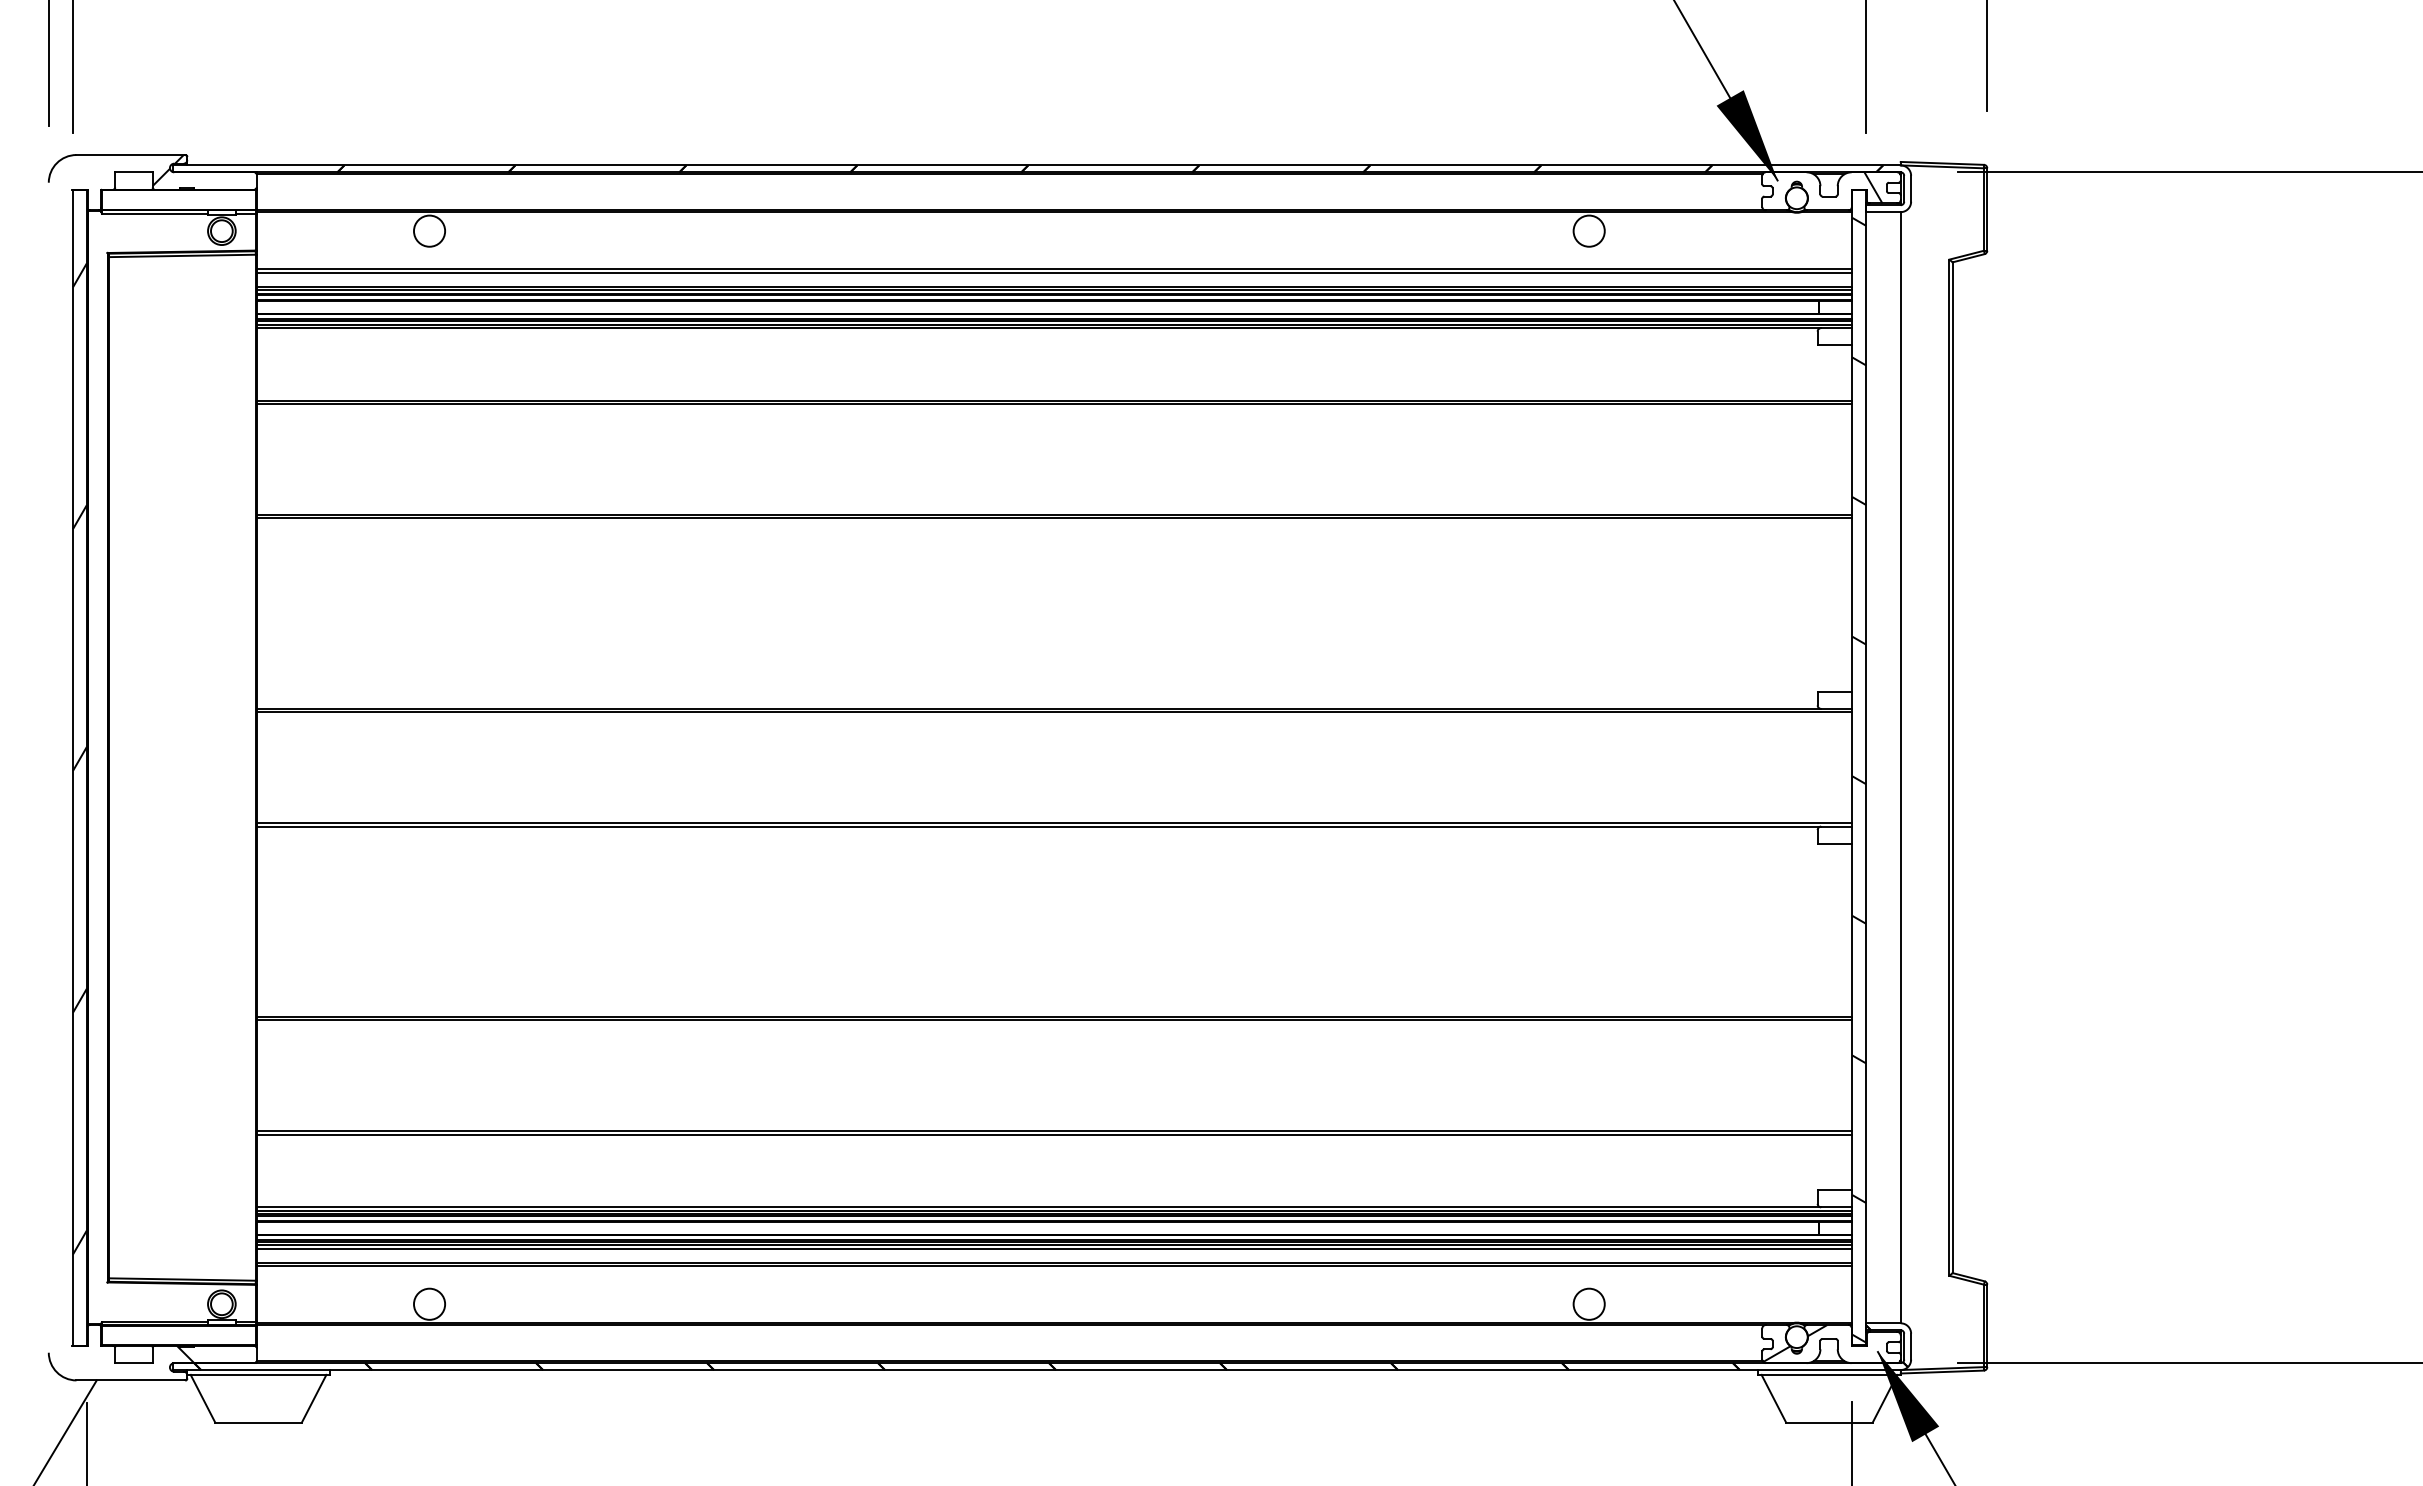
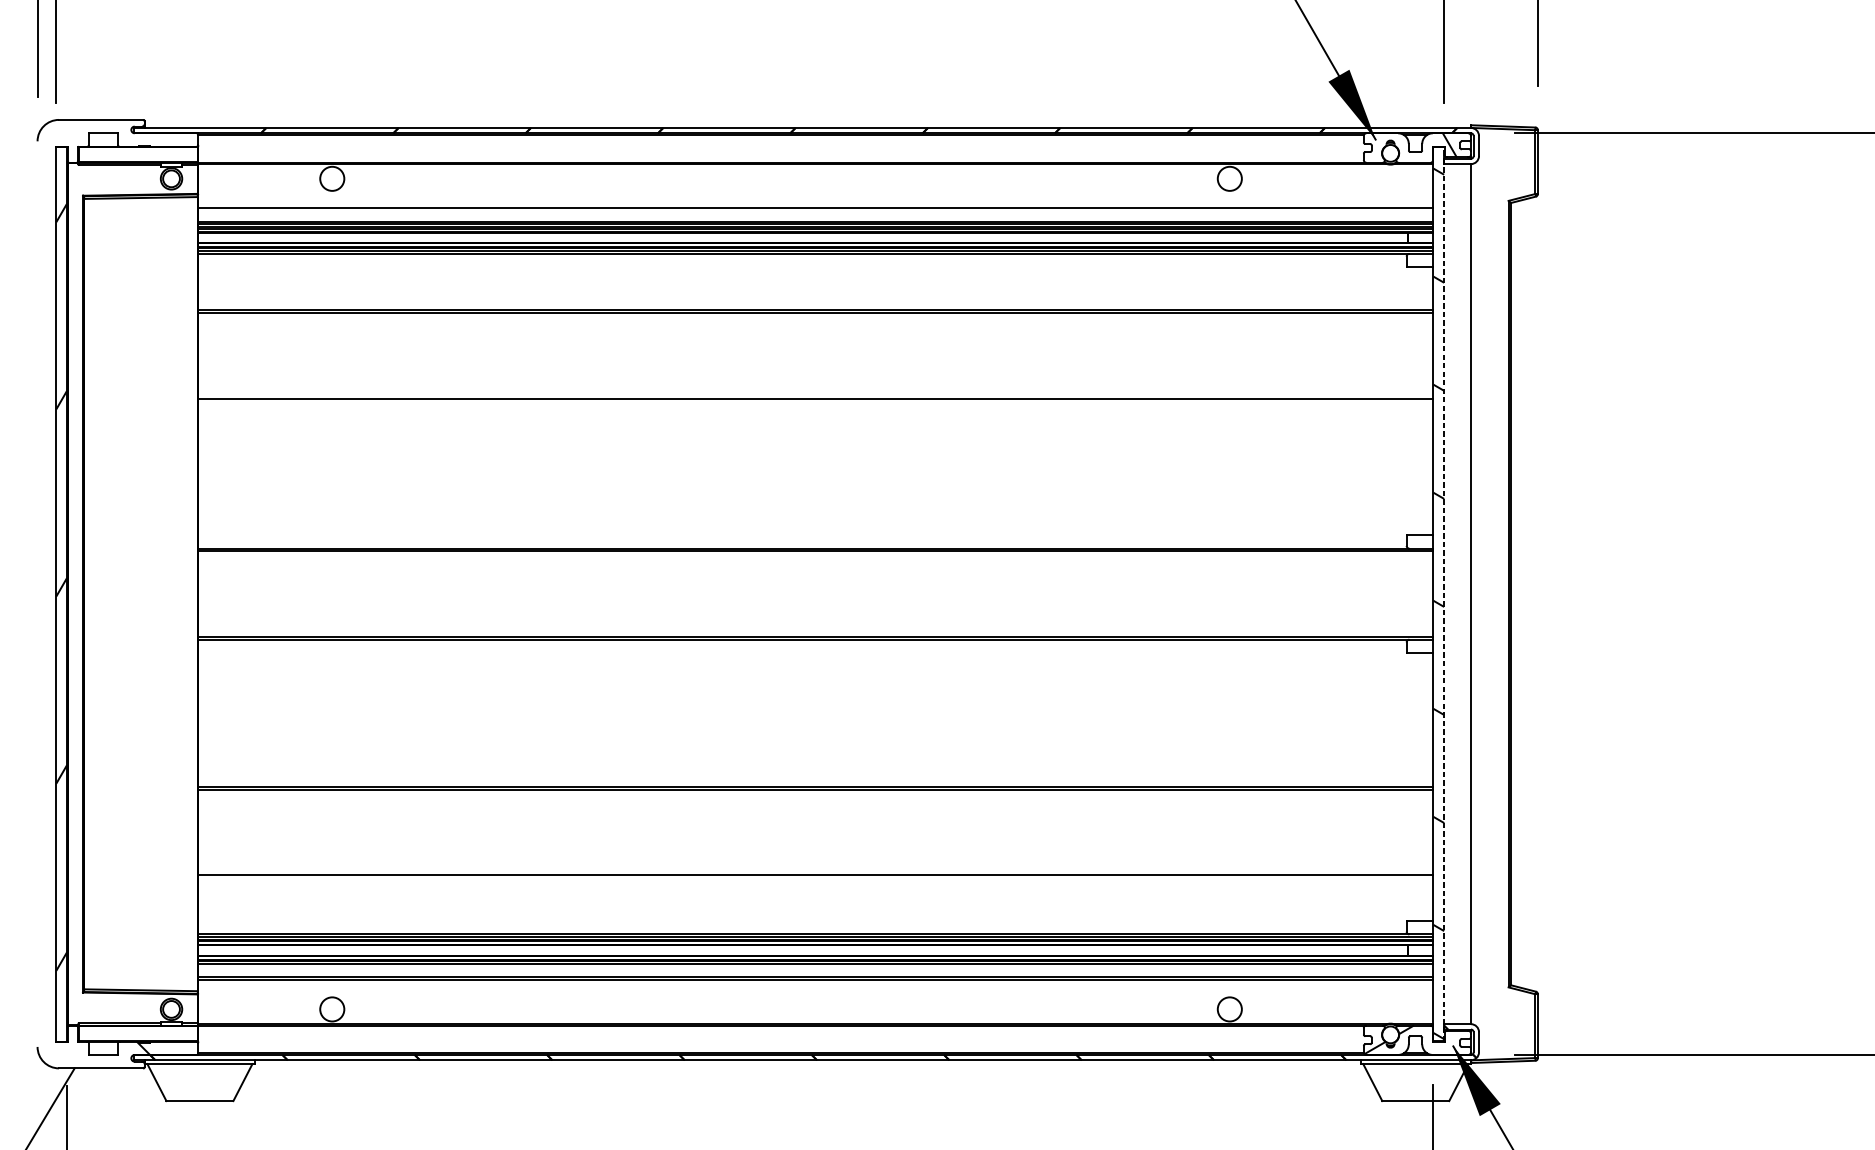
hatch: (167, 170) -> (129, 131), removed
line: (1054, 272) -> (815, 210), removed
line: (1054, 518) -> (815, 401), removed
line: (1866, 767) -> (1444, 593), solid -> dashed
line: (1054, 1134) -> (815, 878), removed
line: (1054, 1248) -> (815, 966), removed

